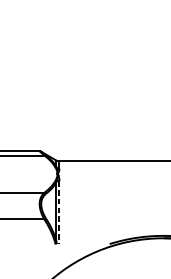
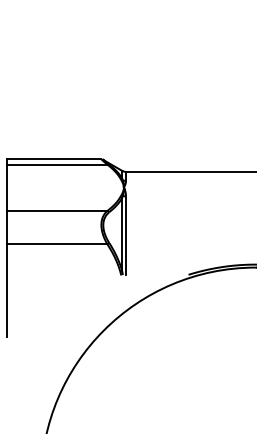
line: (59, 213) -> (126, 236), dashed -> solid

